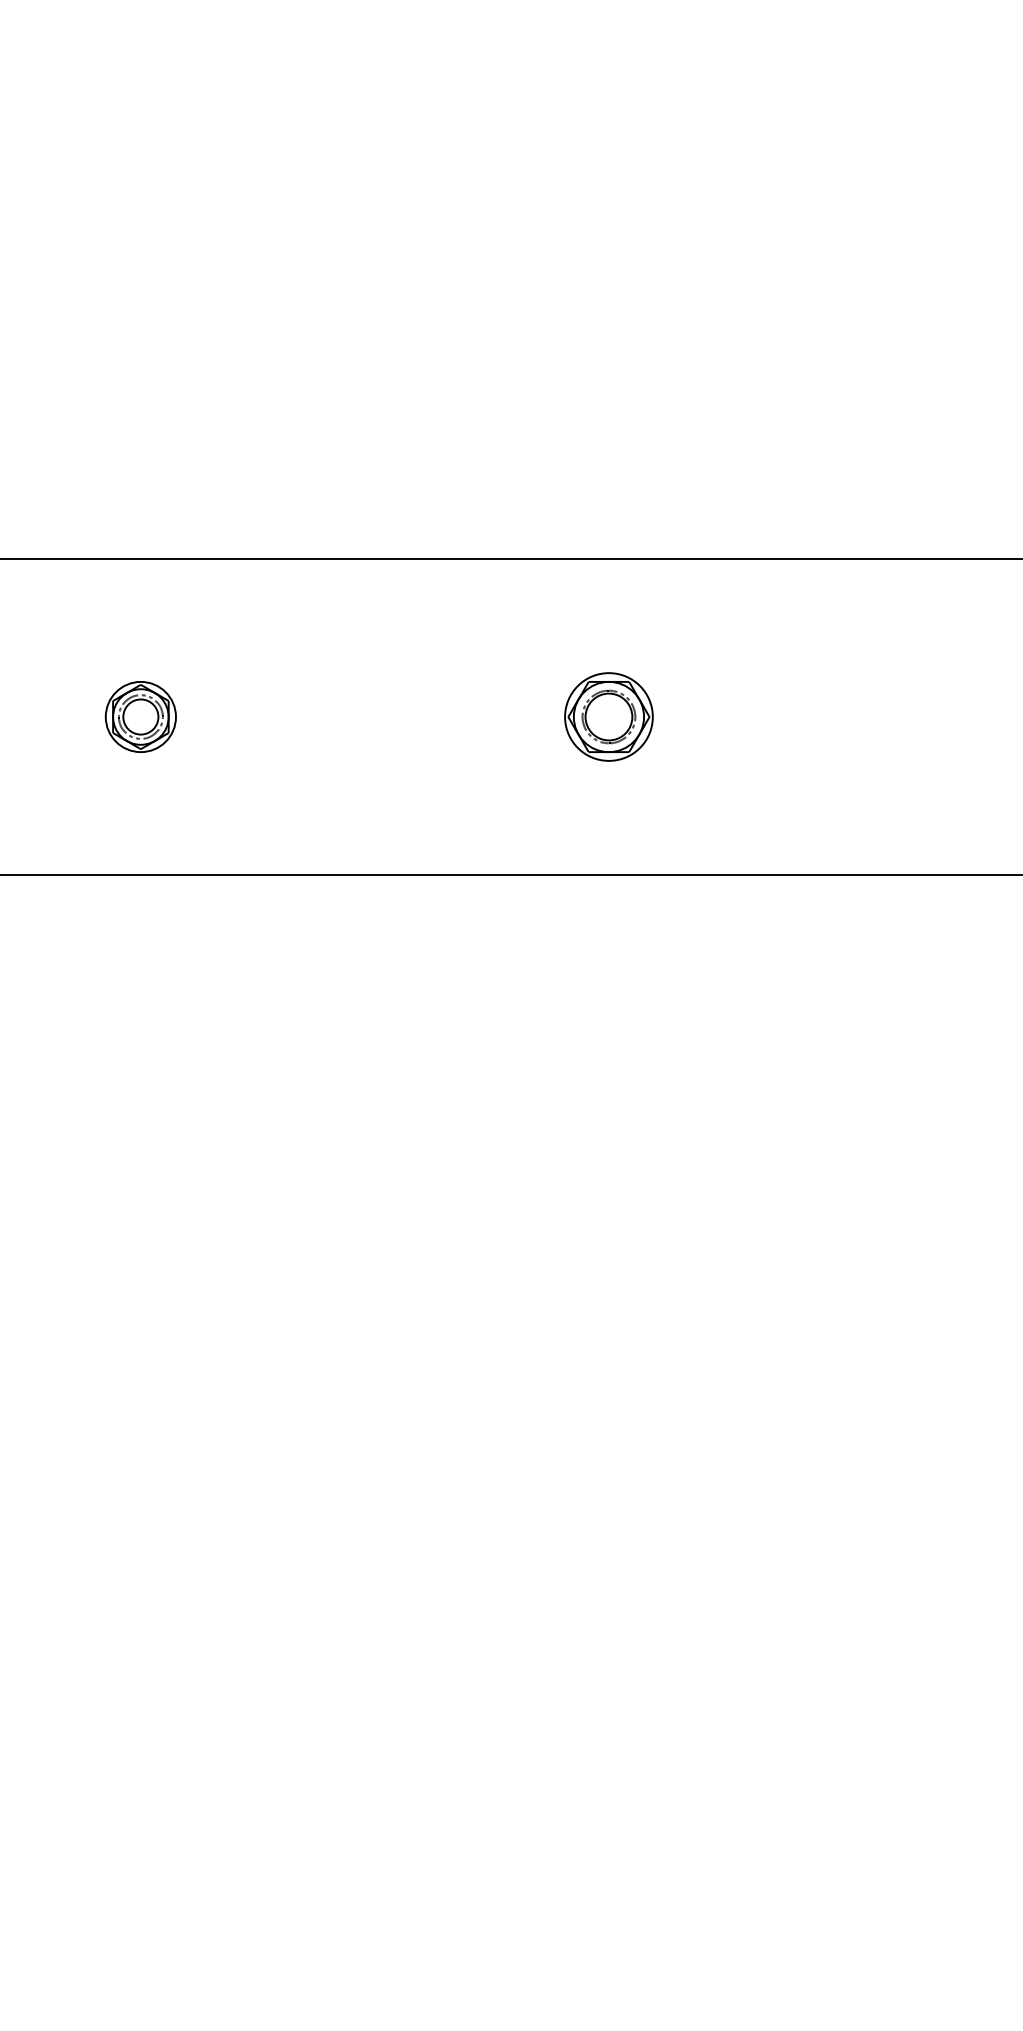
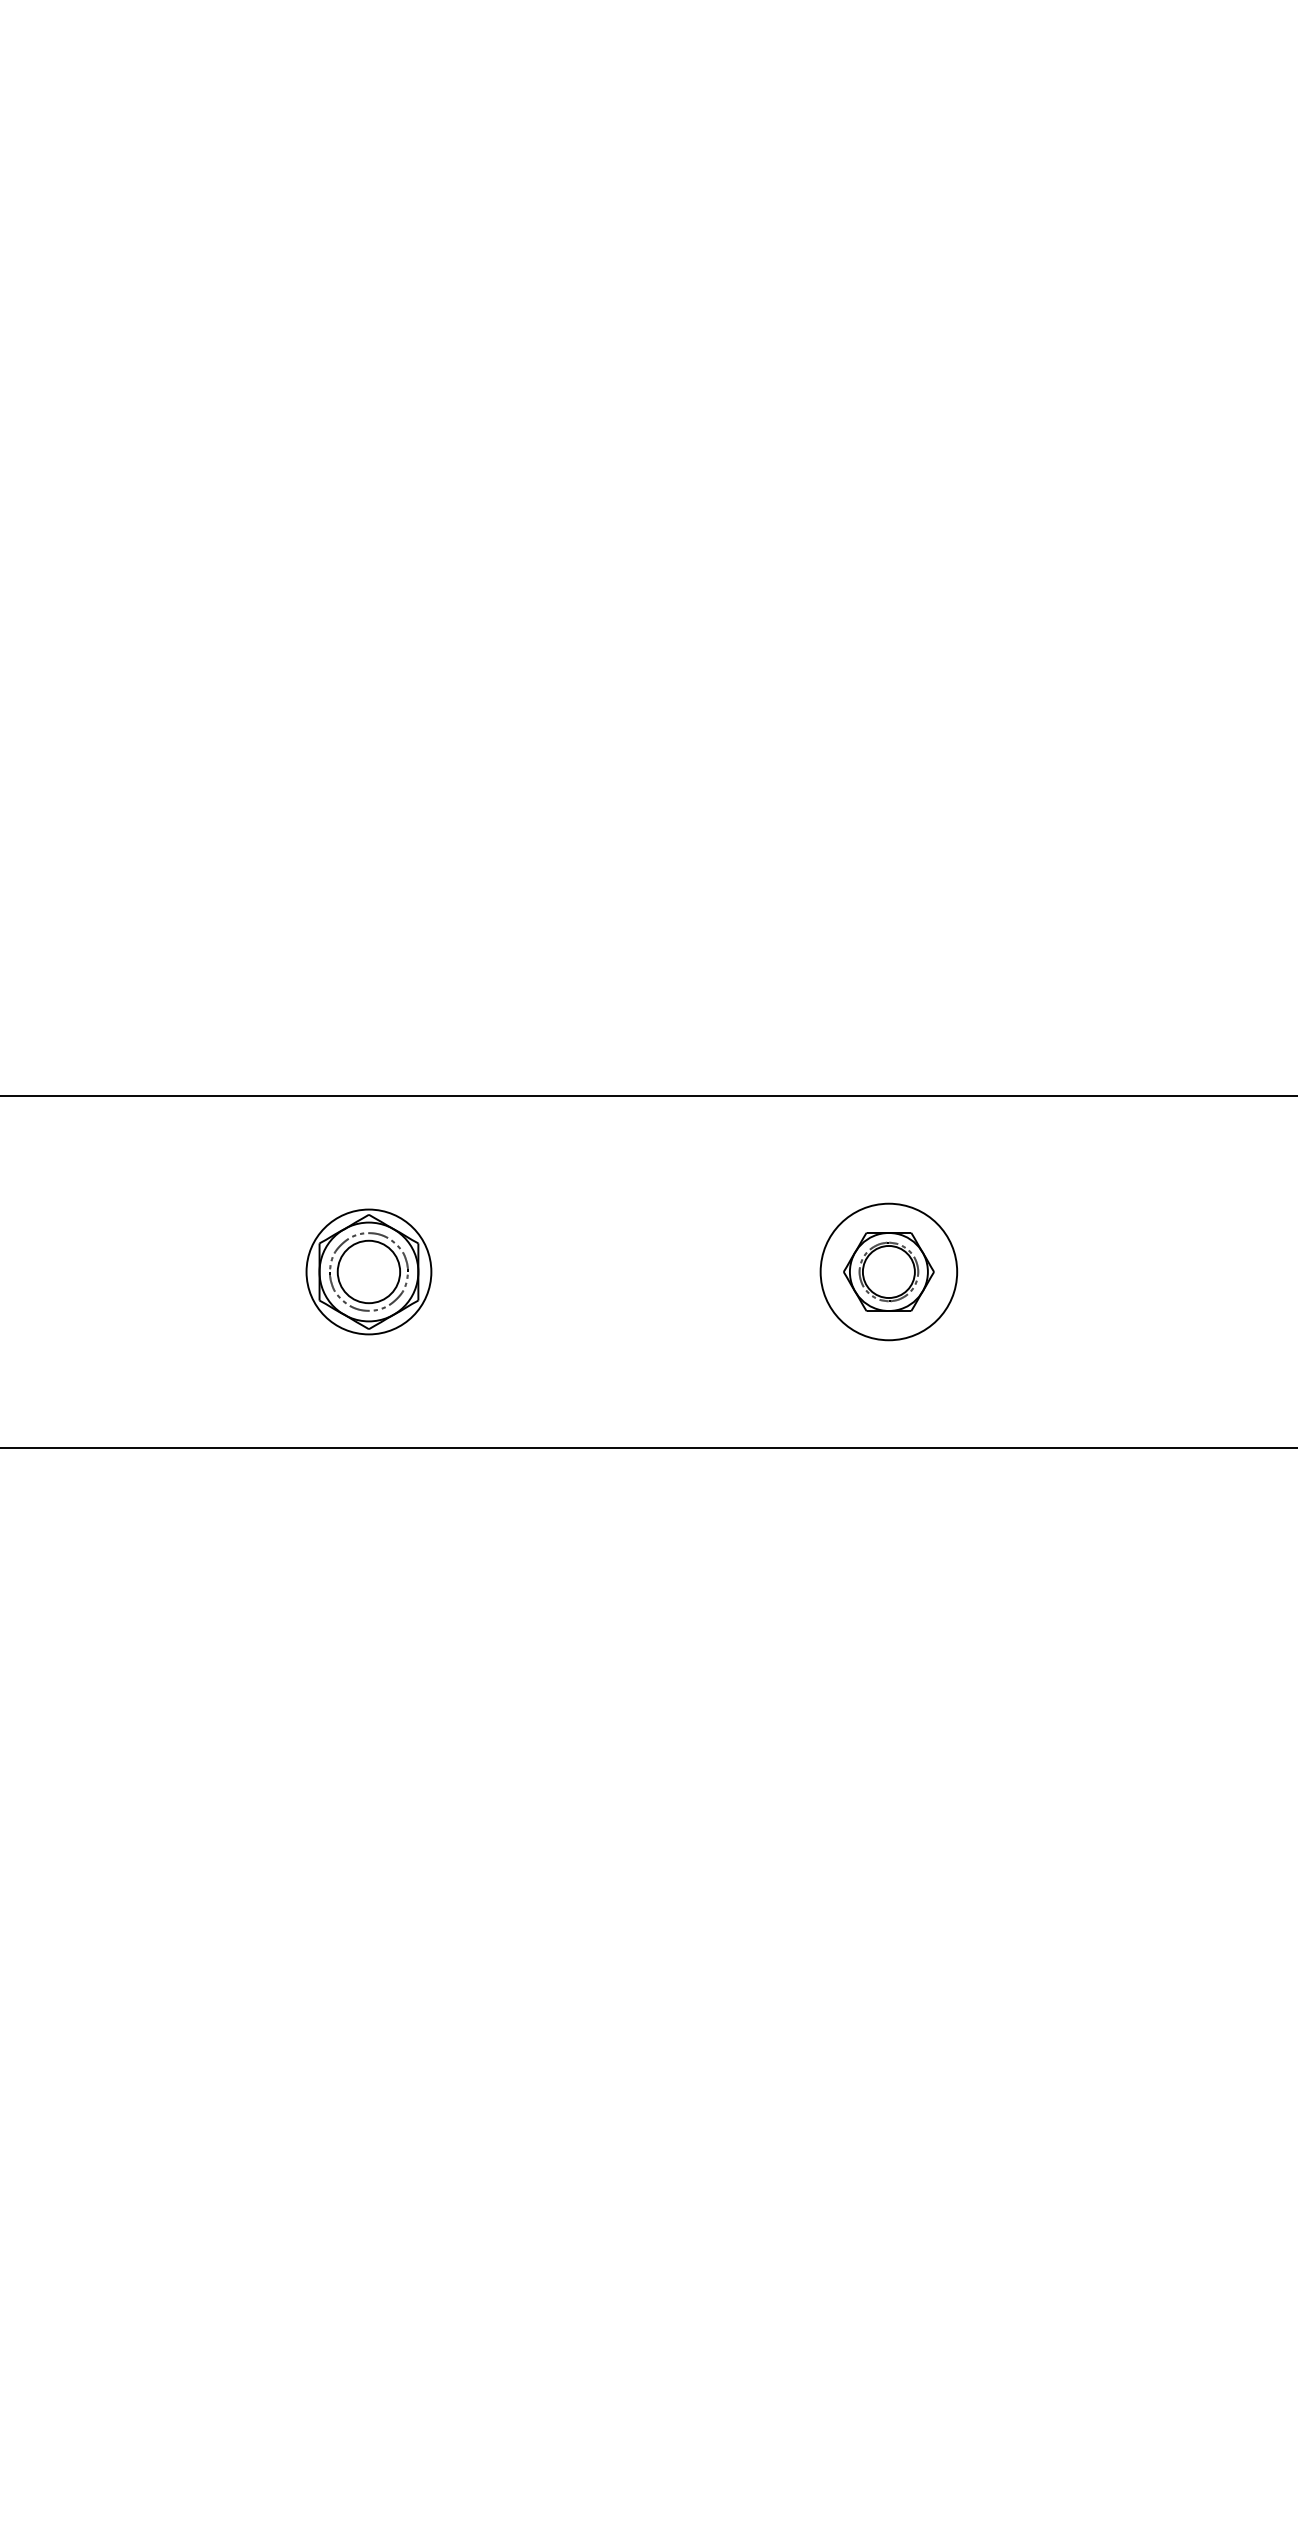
part: (140, 716) -> (368, 1271), size x1.6
circle: (608, 716) -> (888, 1271), size x1.4

